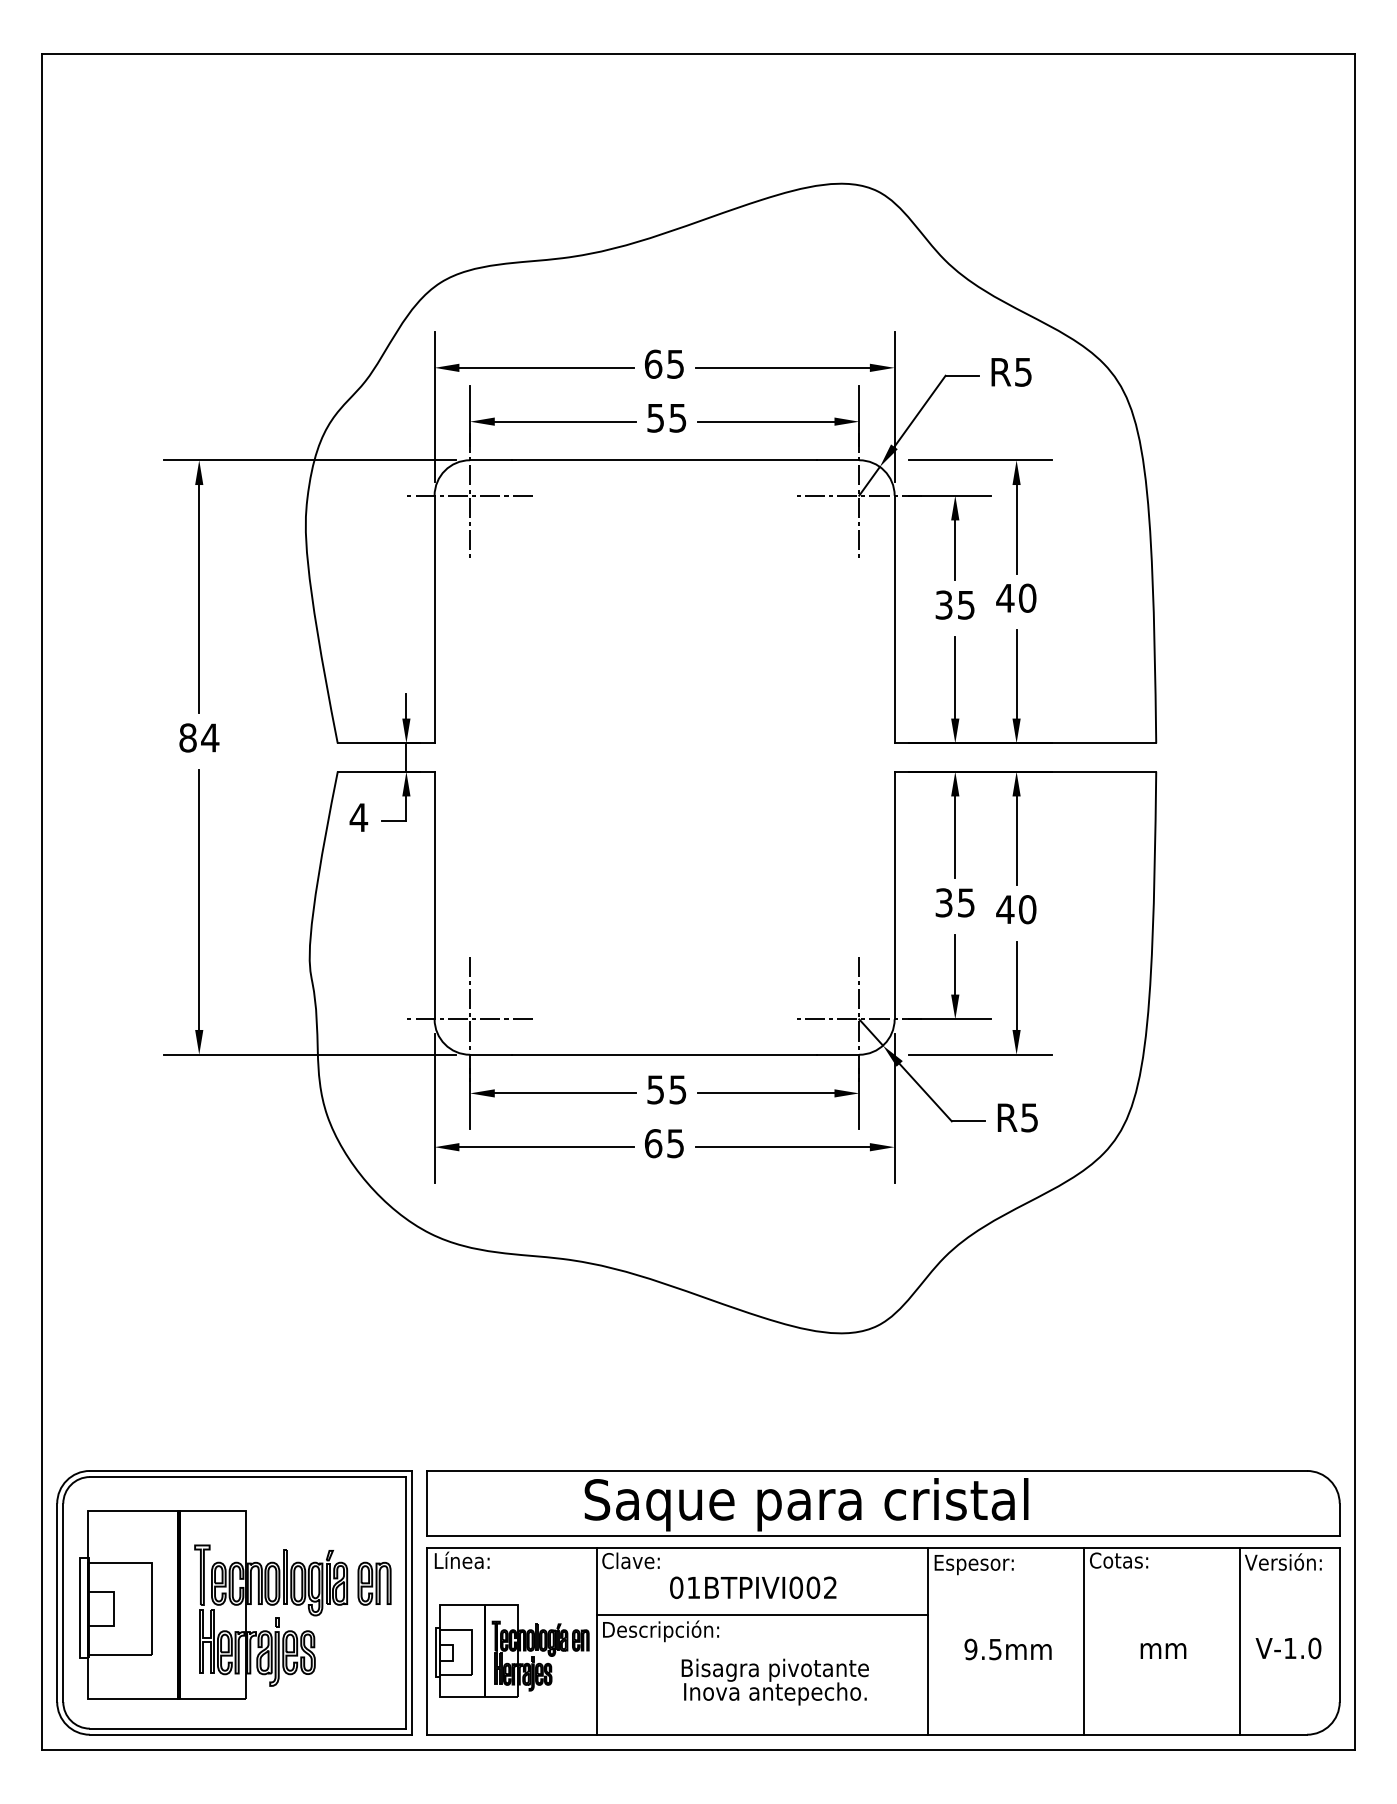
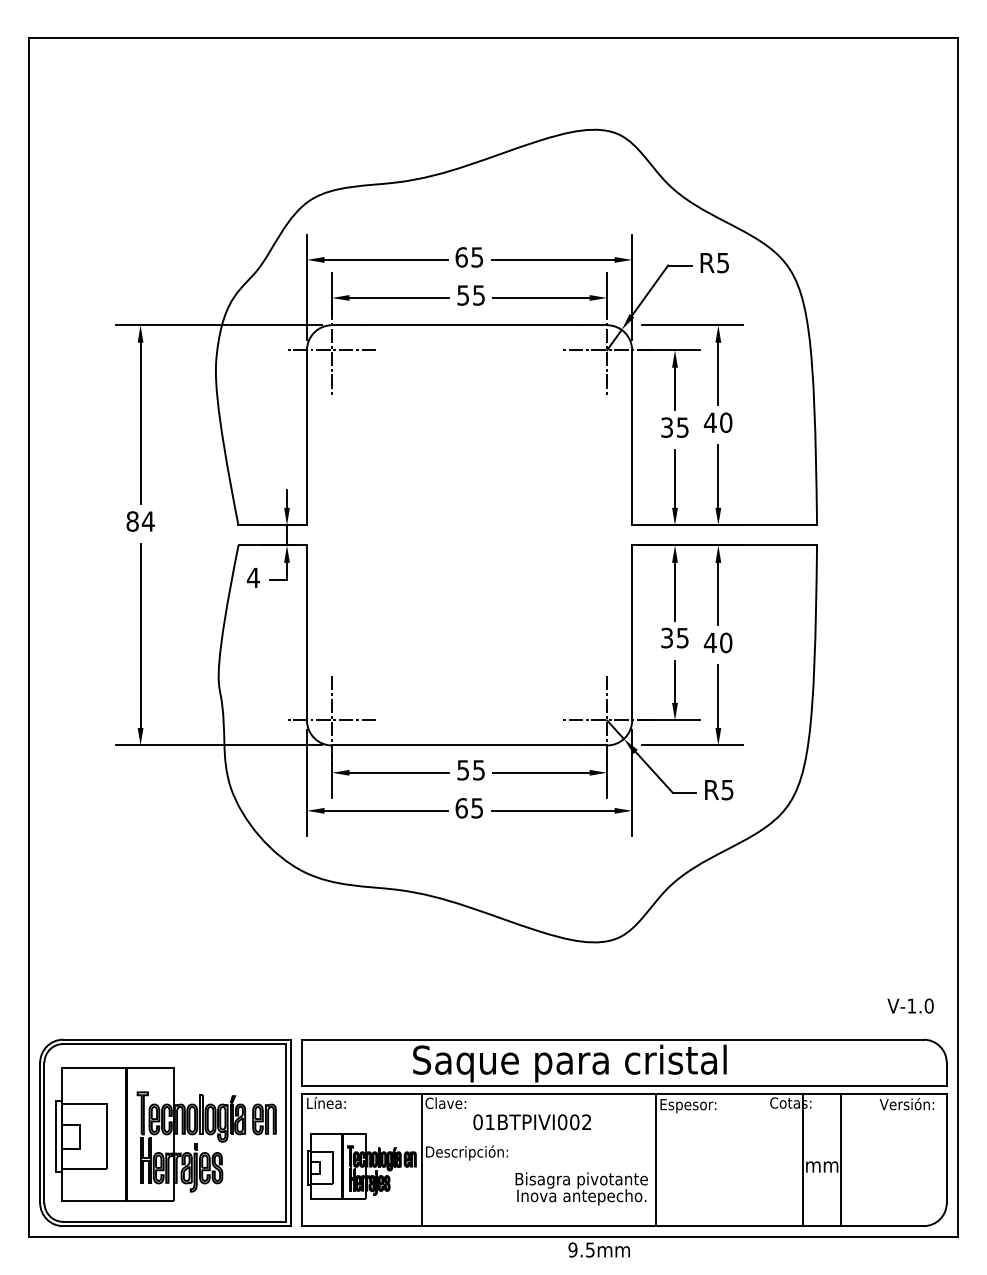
line: (762, 1614) -> (538, 1141), removed
line: (1084, 1641) -> (803, 1160), moved
line: (1240, 1641) -> (841, 1160), moved
text: (1288, 1648) -> (910, 1006), moved
text: (1007, 1649) -> (598, 1250), moved
text: (774, 1681) -> (581, 1188), moved

